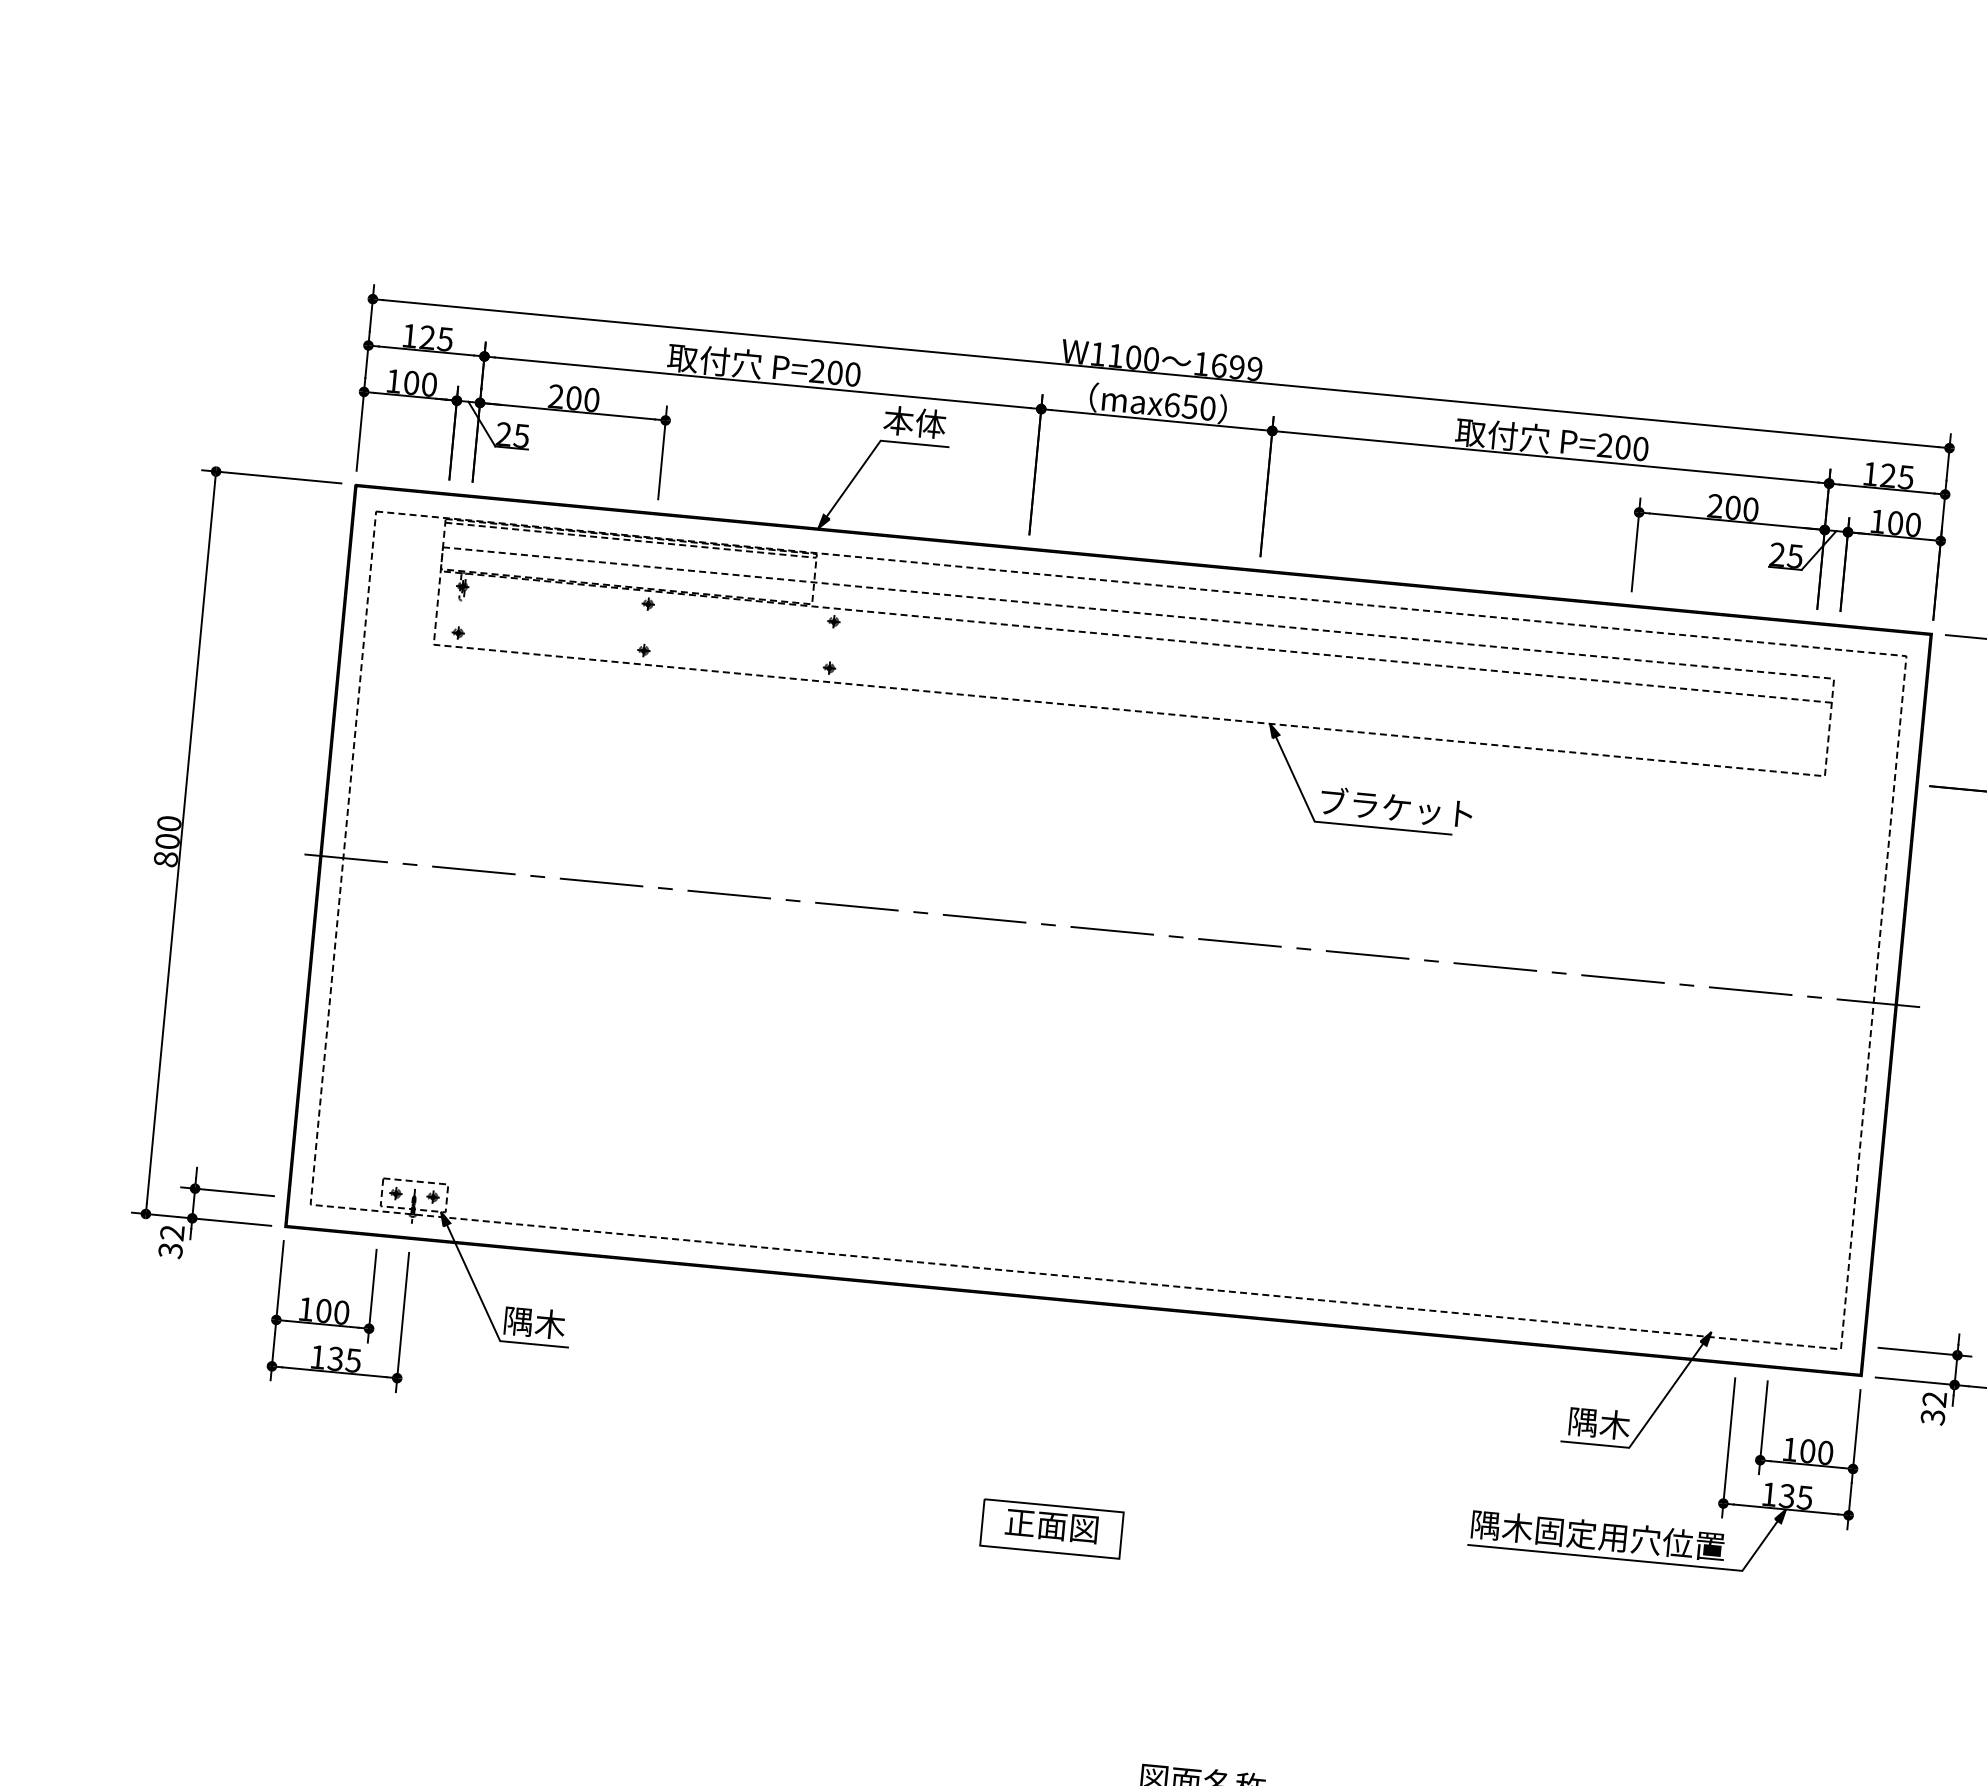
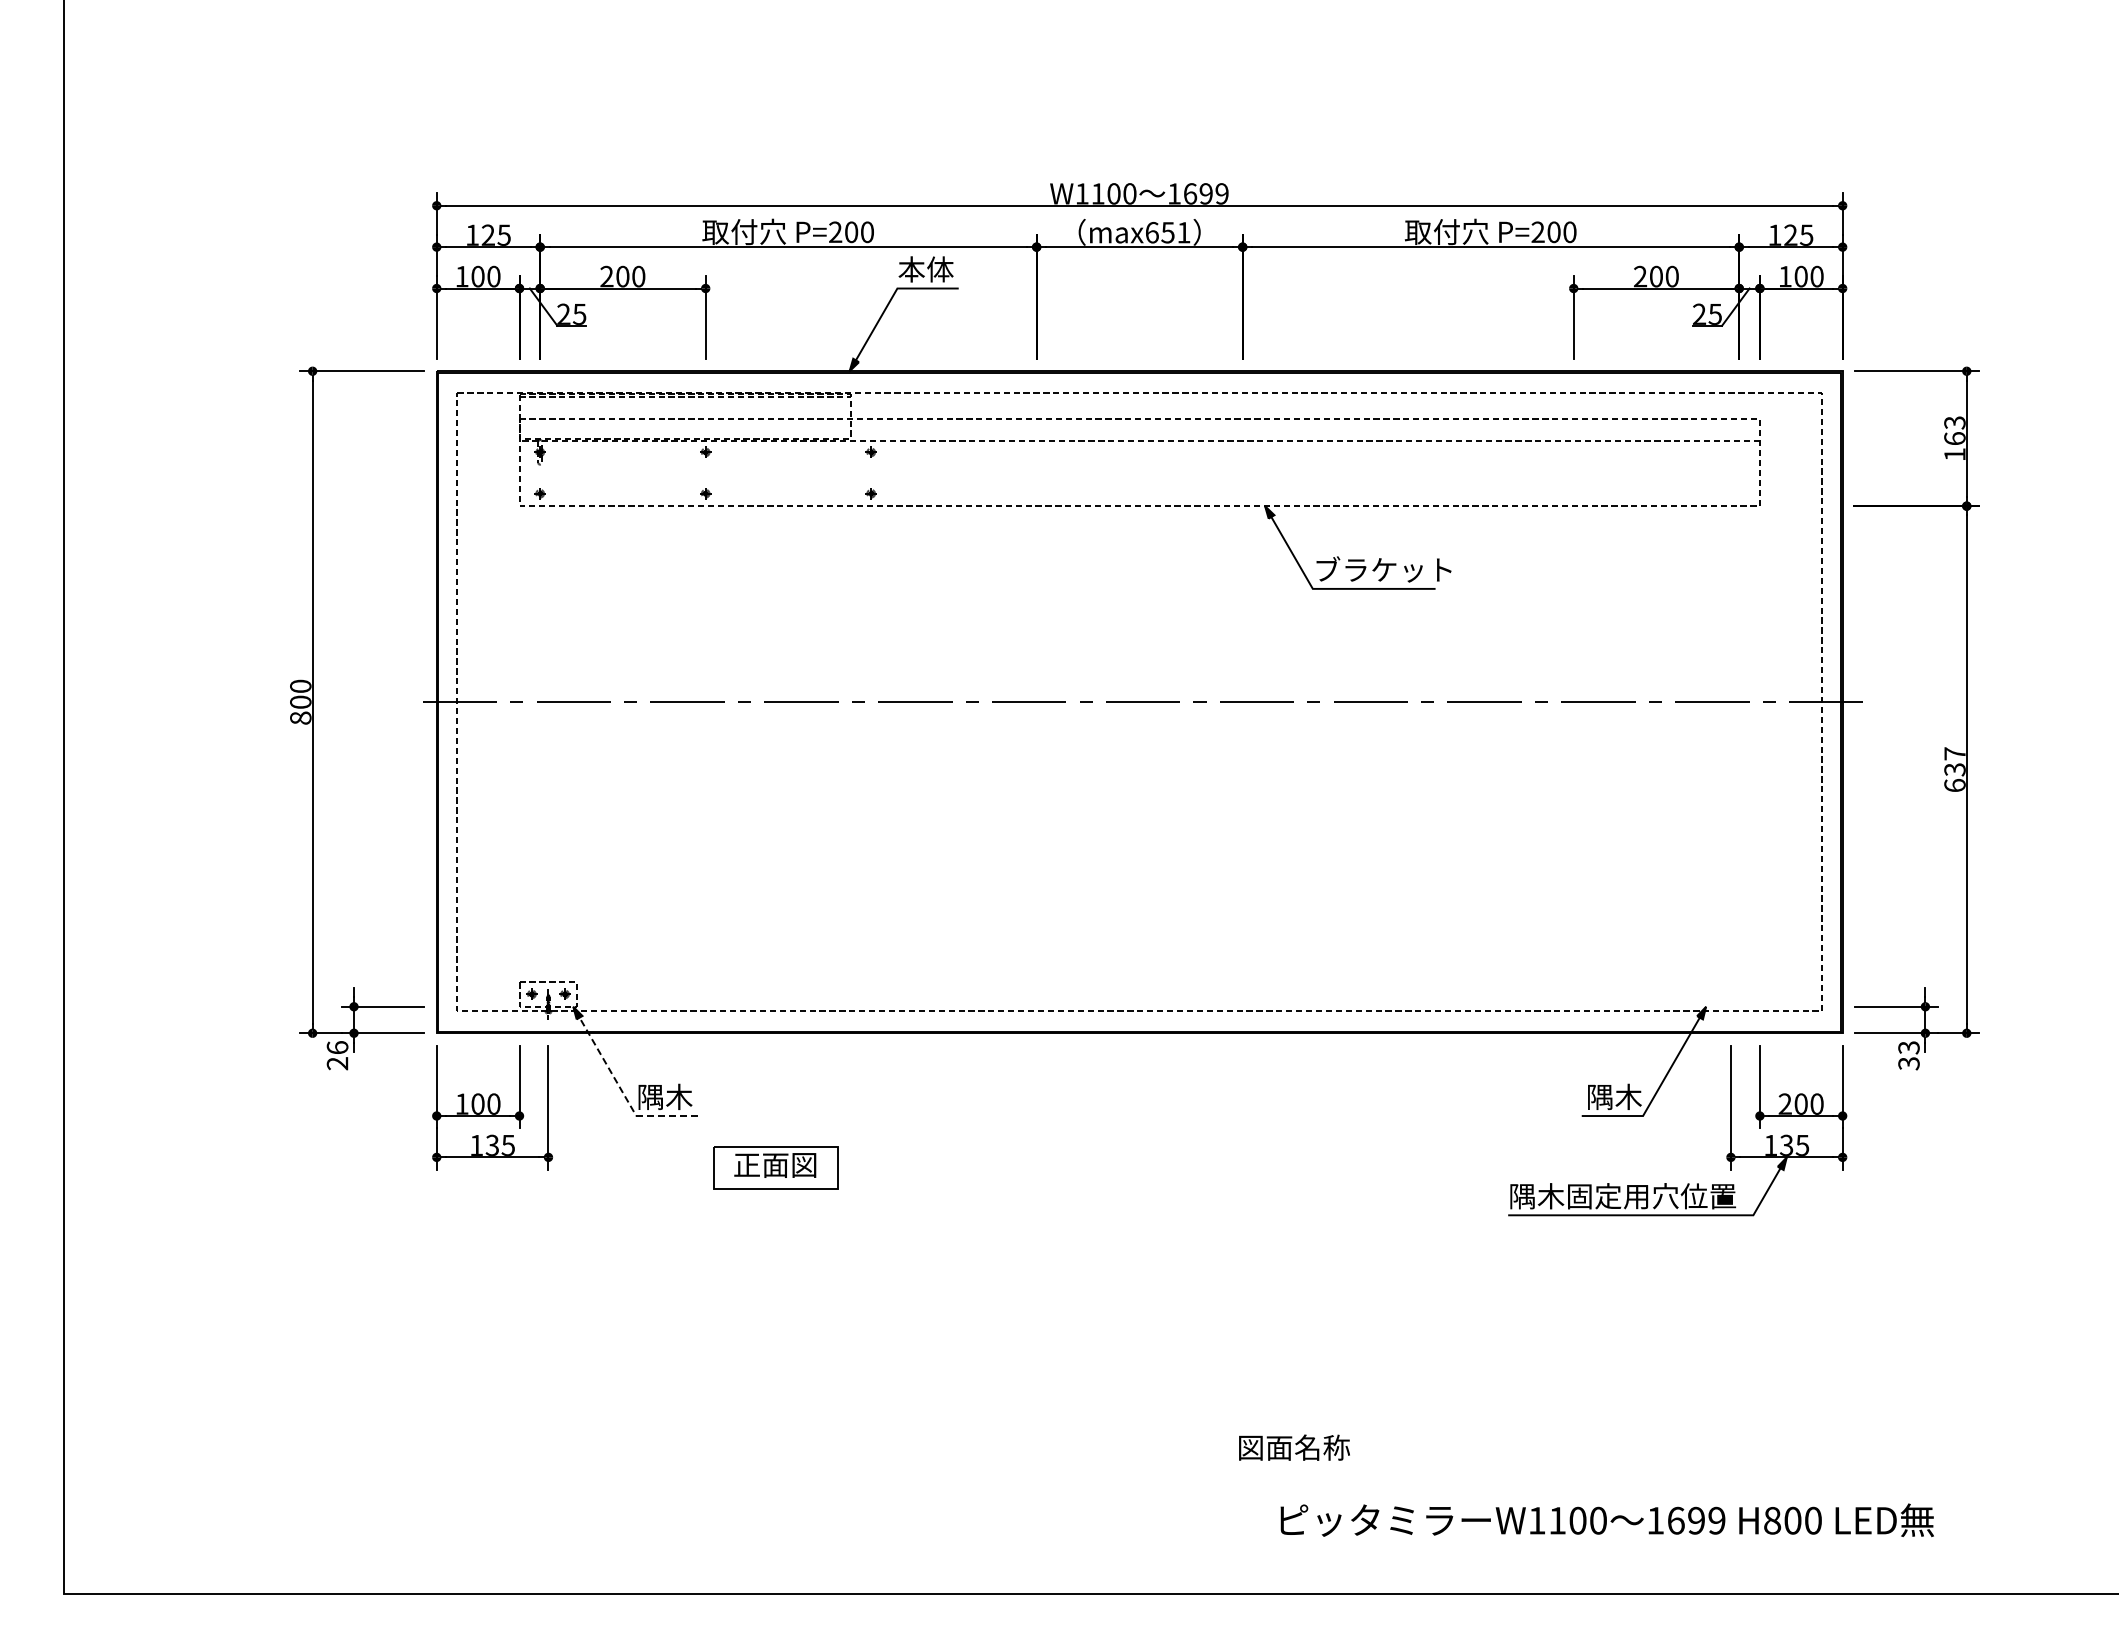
text: (1207, 408) -> (1183, 232), max650 -> max651
text: (171, 1241) -> (337, 1055), 32 -> 26
line: (485, 1308) -> (620, 1088), solid -> dashed
text: (1934, 1399) -> (1908, 1047), 32 -> 33
text: (1789, 1448) -> (1784, 1103), 100 -> 200
part: (1051, 1528) -> (775, 1167), moved

